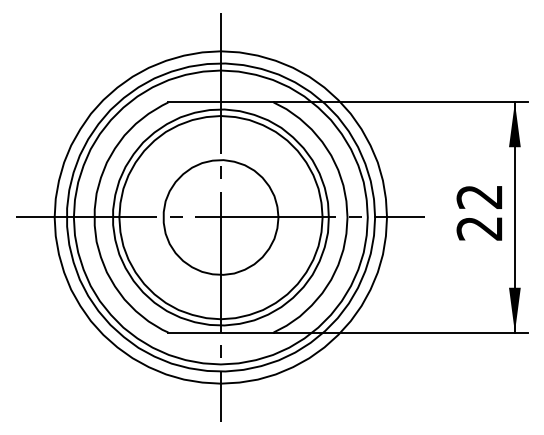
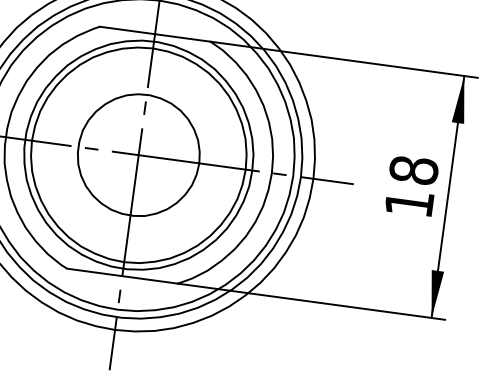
text: (479, 212) -> (411, 186), 22 -> 18

